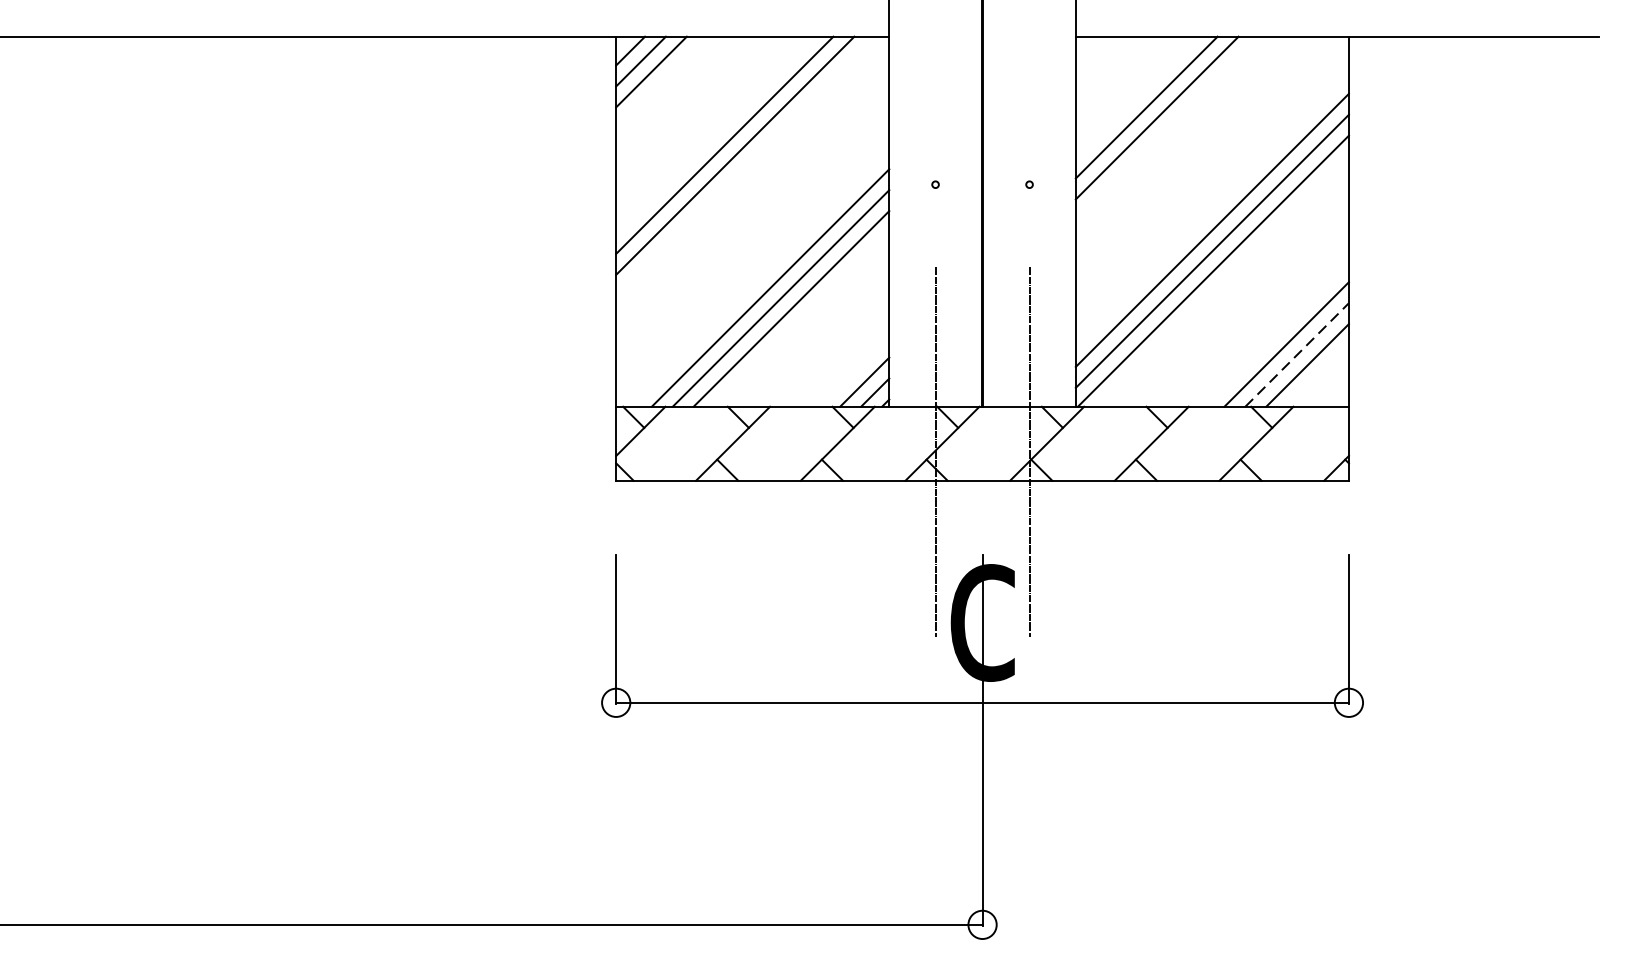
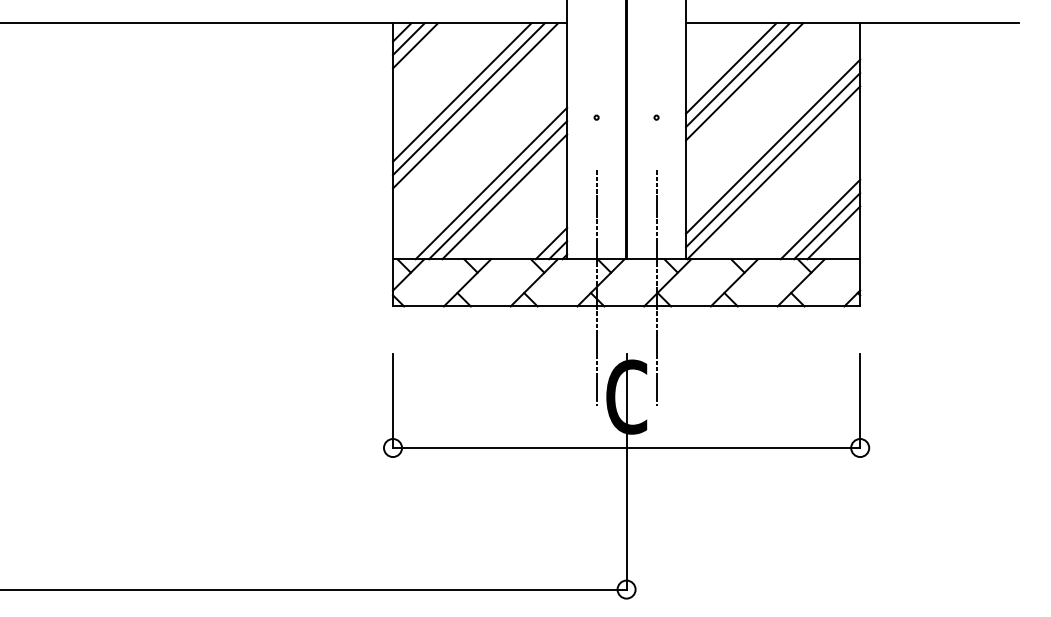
line: (1167, 127) -> (744, 81), added
line: (745, 165) -> (475, 105), added
line: (1297, 355) -> (827, 226), dashed -> solid

